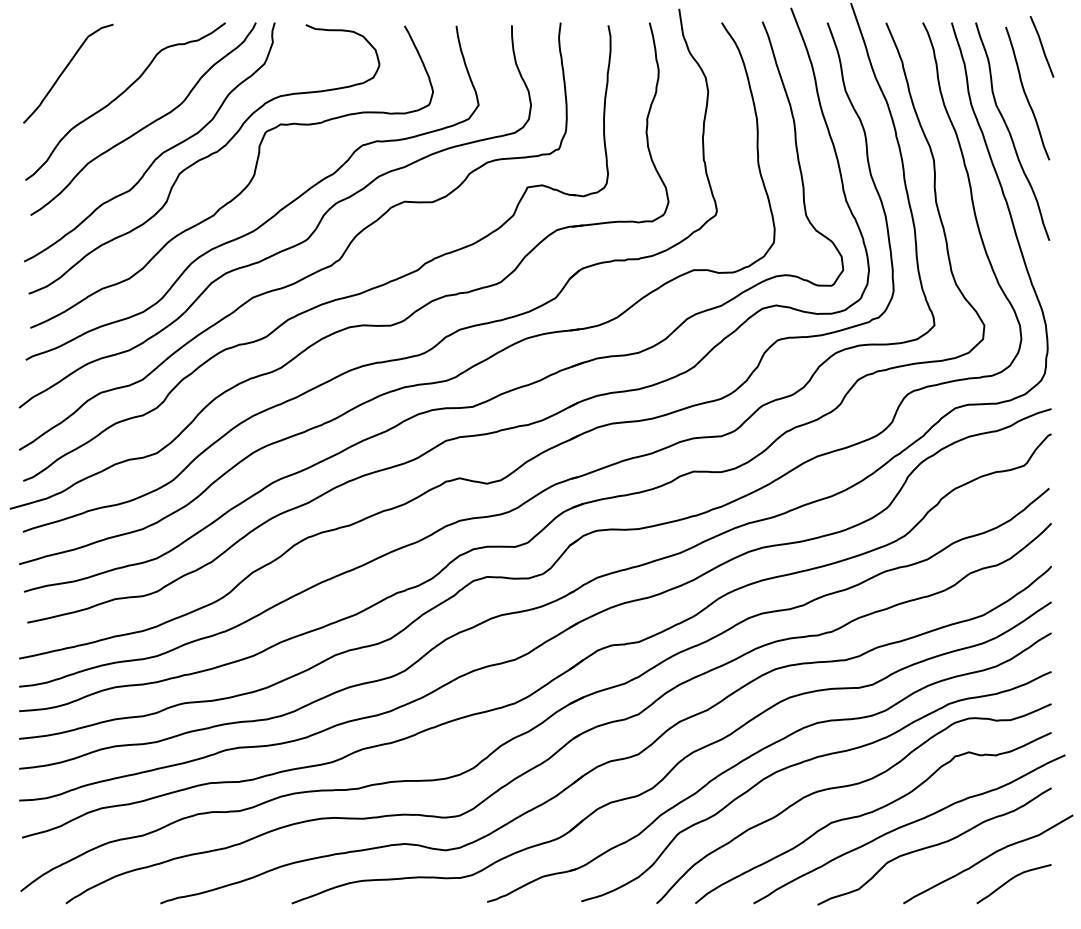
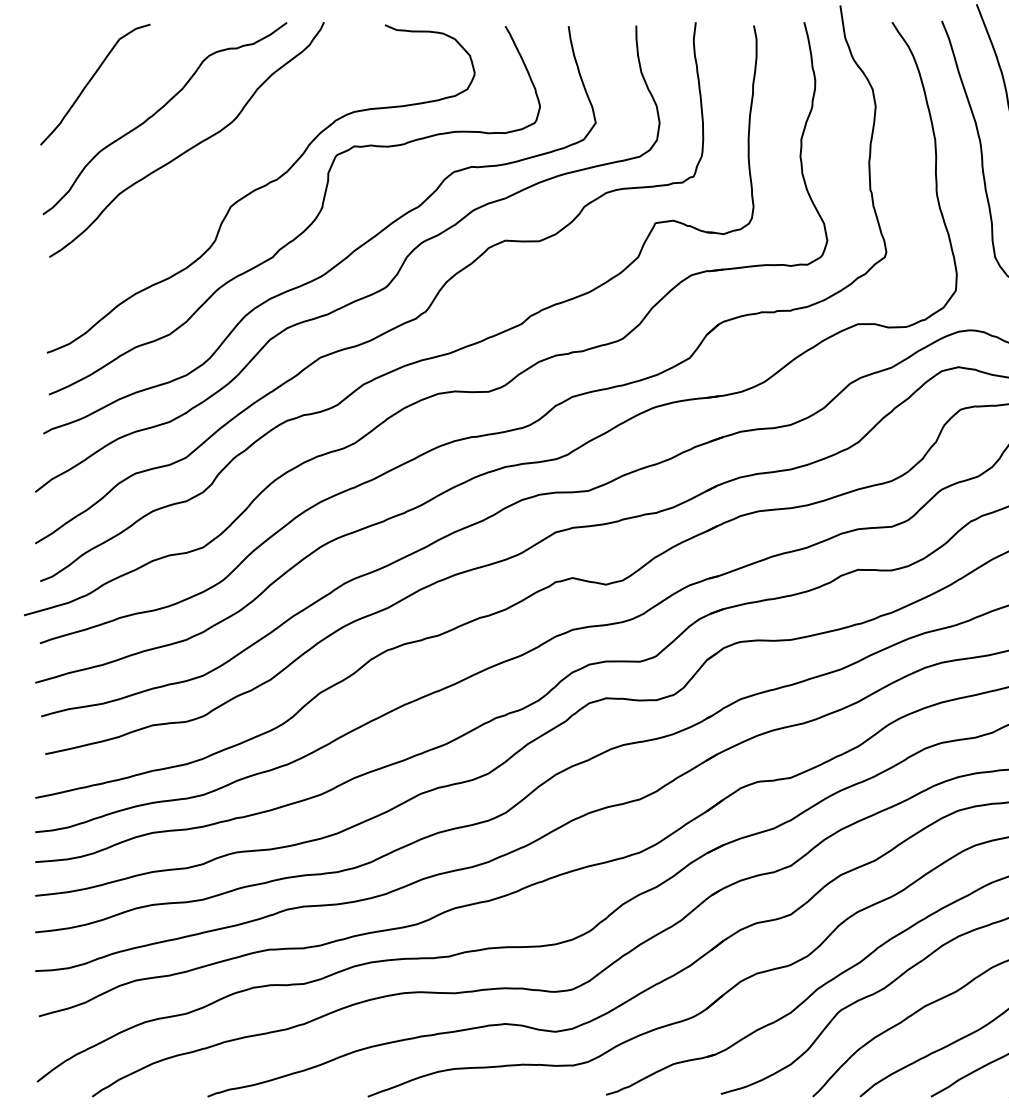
curve: (160, 153) -> (207, 181), removed

